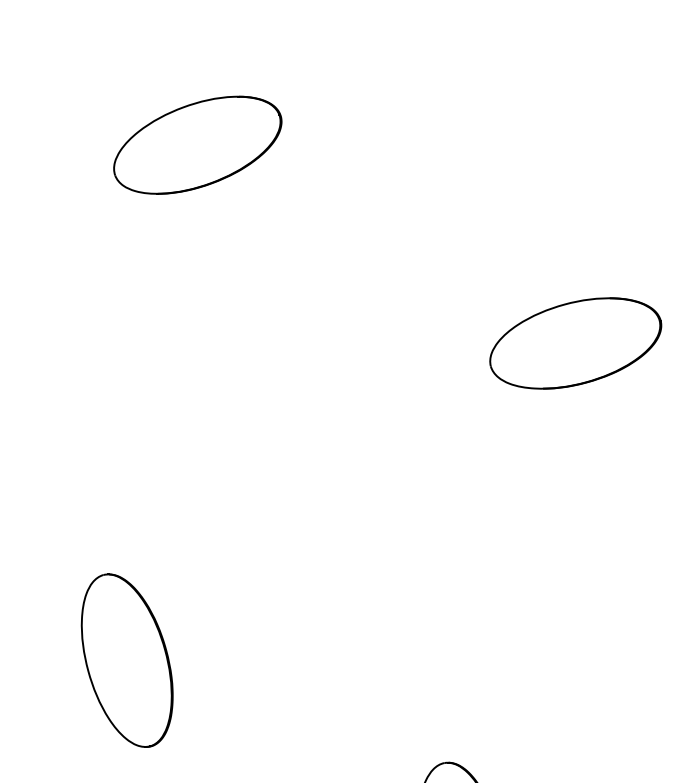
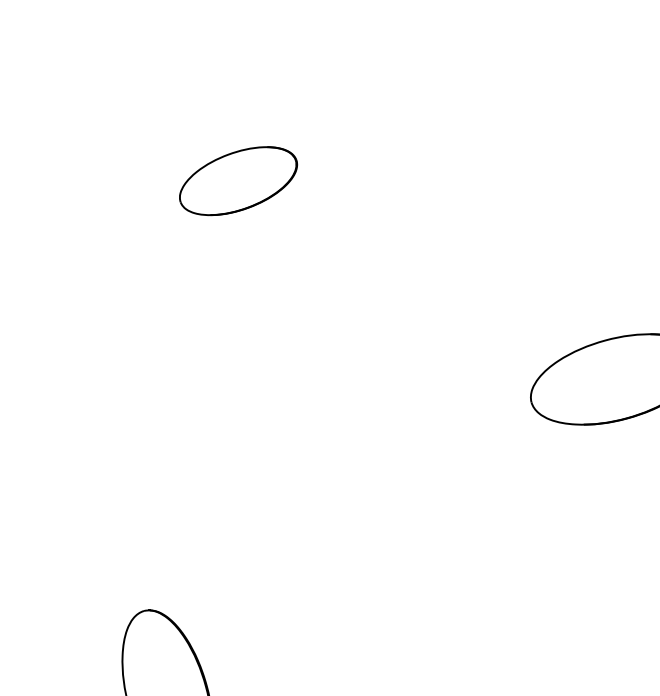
part: (197, 144) -> (238, 180), size x0.7

